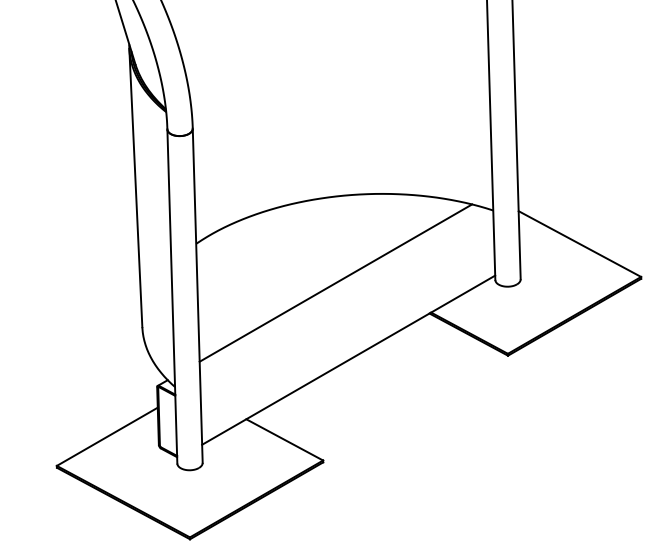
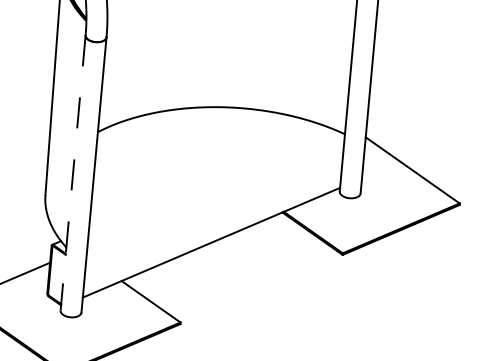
line: (335, 282) -> (208, 177), removed
line: (172, 297) -> (73, 173), solid -> dashed

